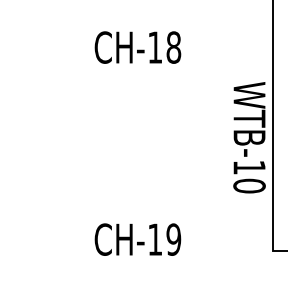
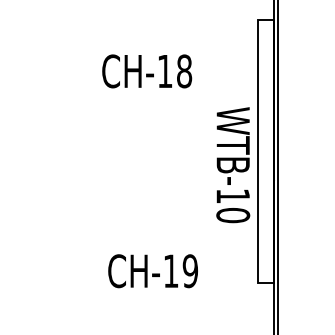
text: (138, 47) -> (147, 71), moved
text: (137, 239) -> (152, 271), moved

